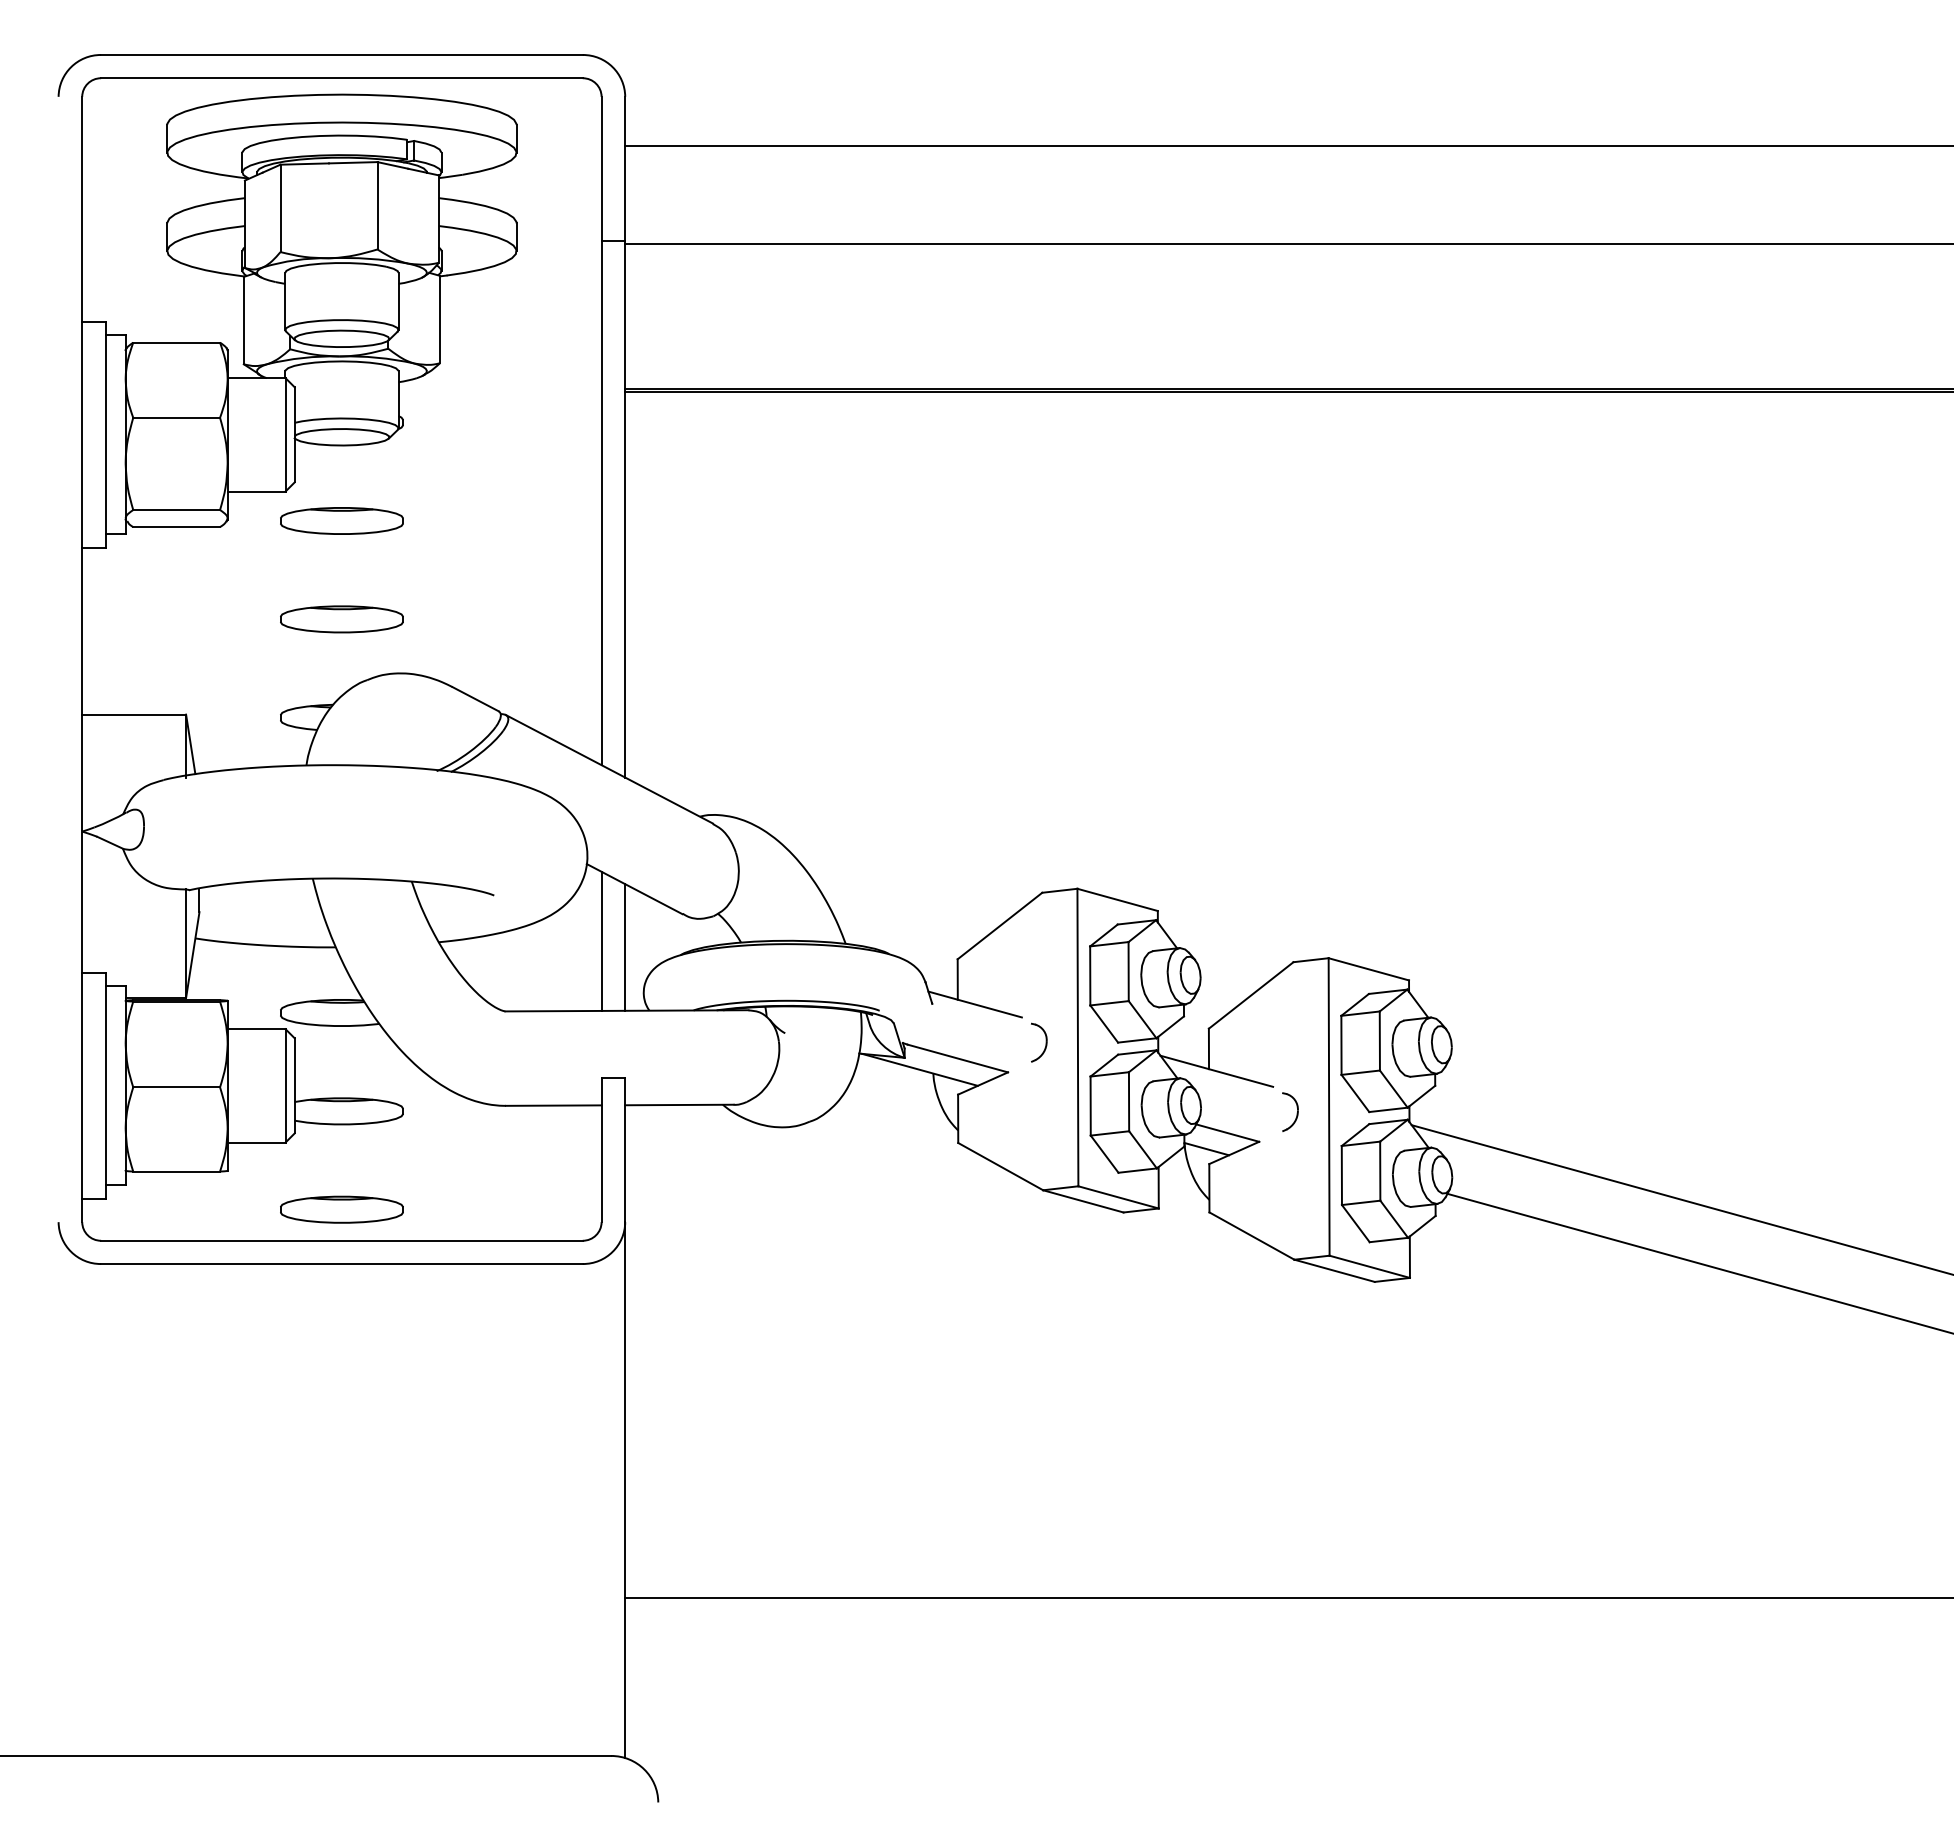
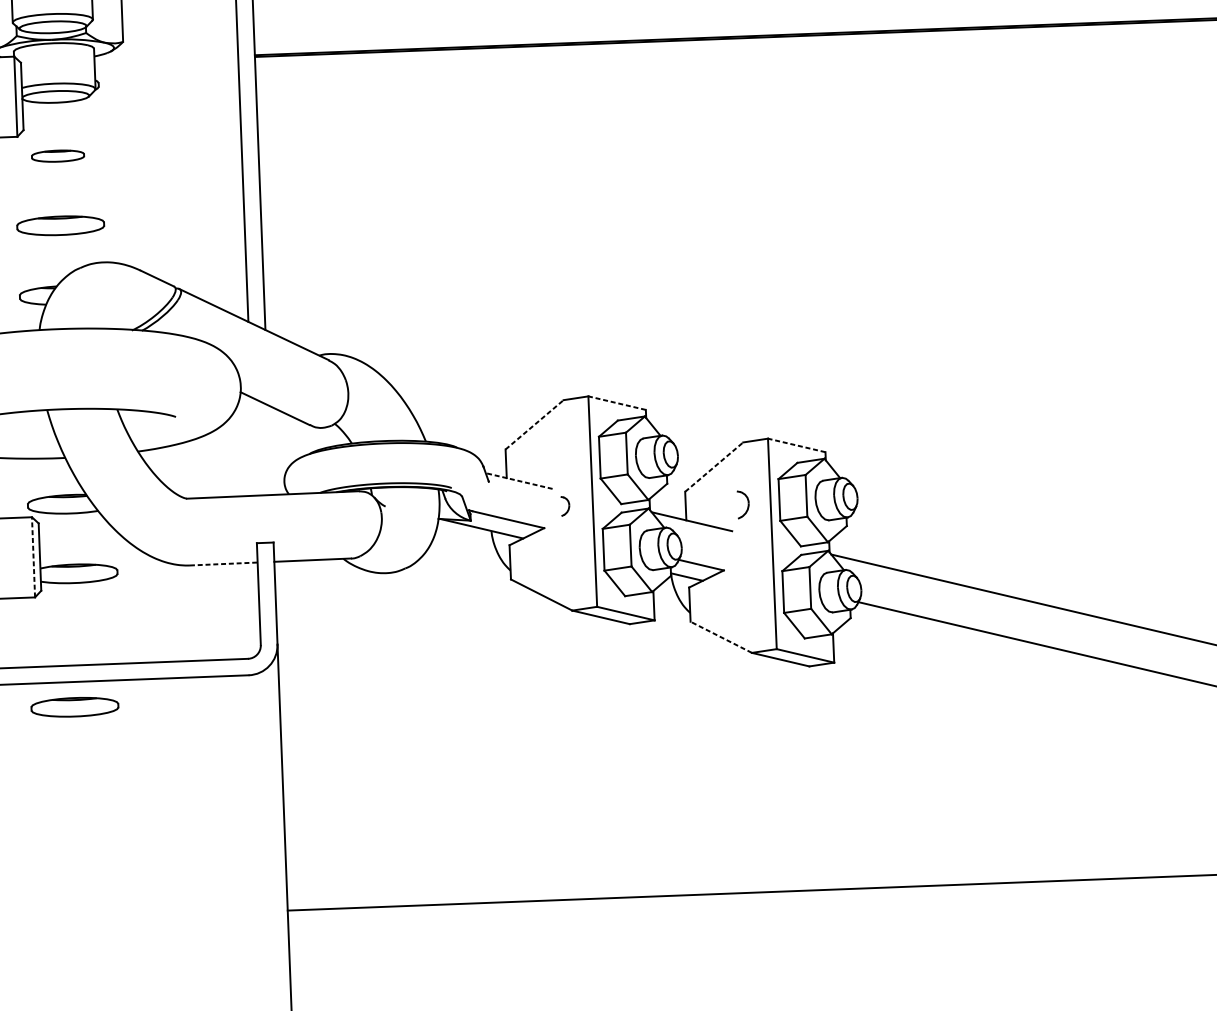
part: (341, 520) -> (57, 155), size x0.6
line: (1117, 899) -> (617, 402), solid -> dashed
line: (999, 926) -> (534, 425), solid -> dashed
line: (601, 940) -> (253, 445), removed
line: (625, 947) -> (270, 450), removed
line: (1368, 969) -> (796, 445), solid -> dashed
line: (1251, 995) -> (714, 467), solid -> dashed
line: (974, 1004) -> (518, 481), solid -> dashed
part: (1039, 1042) -> (565, 506), size x0.7
line: (285, 1085) -> (33, 557), solid -> dashed
line: (553, 1105) -> (223, 563), solid -> dashed
part: (1296, 1113) -> (747, 505), moved
part: (341, 1209) -> (74, 707), moved
line: (1251, 1236) -> (720, 637), solid -> dashed

